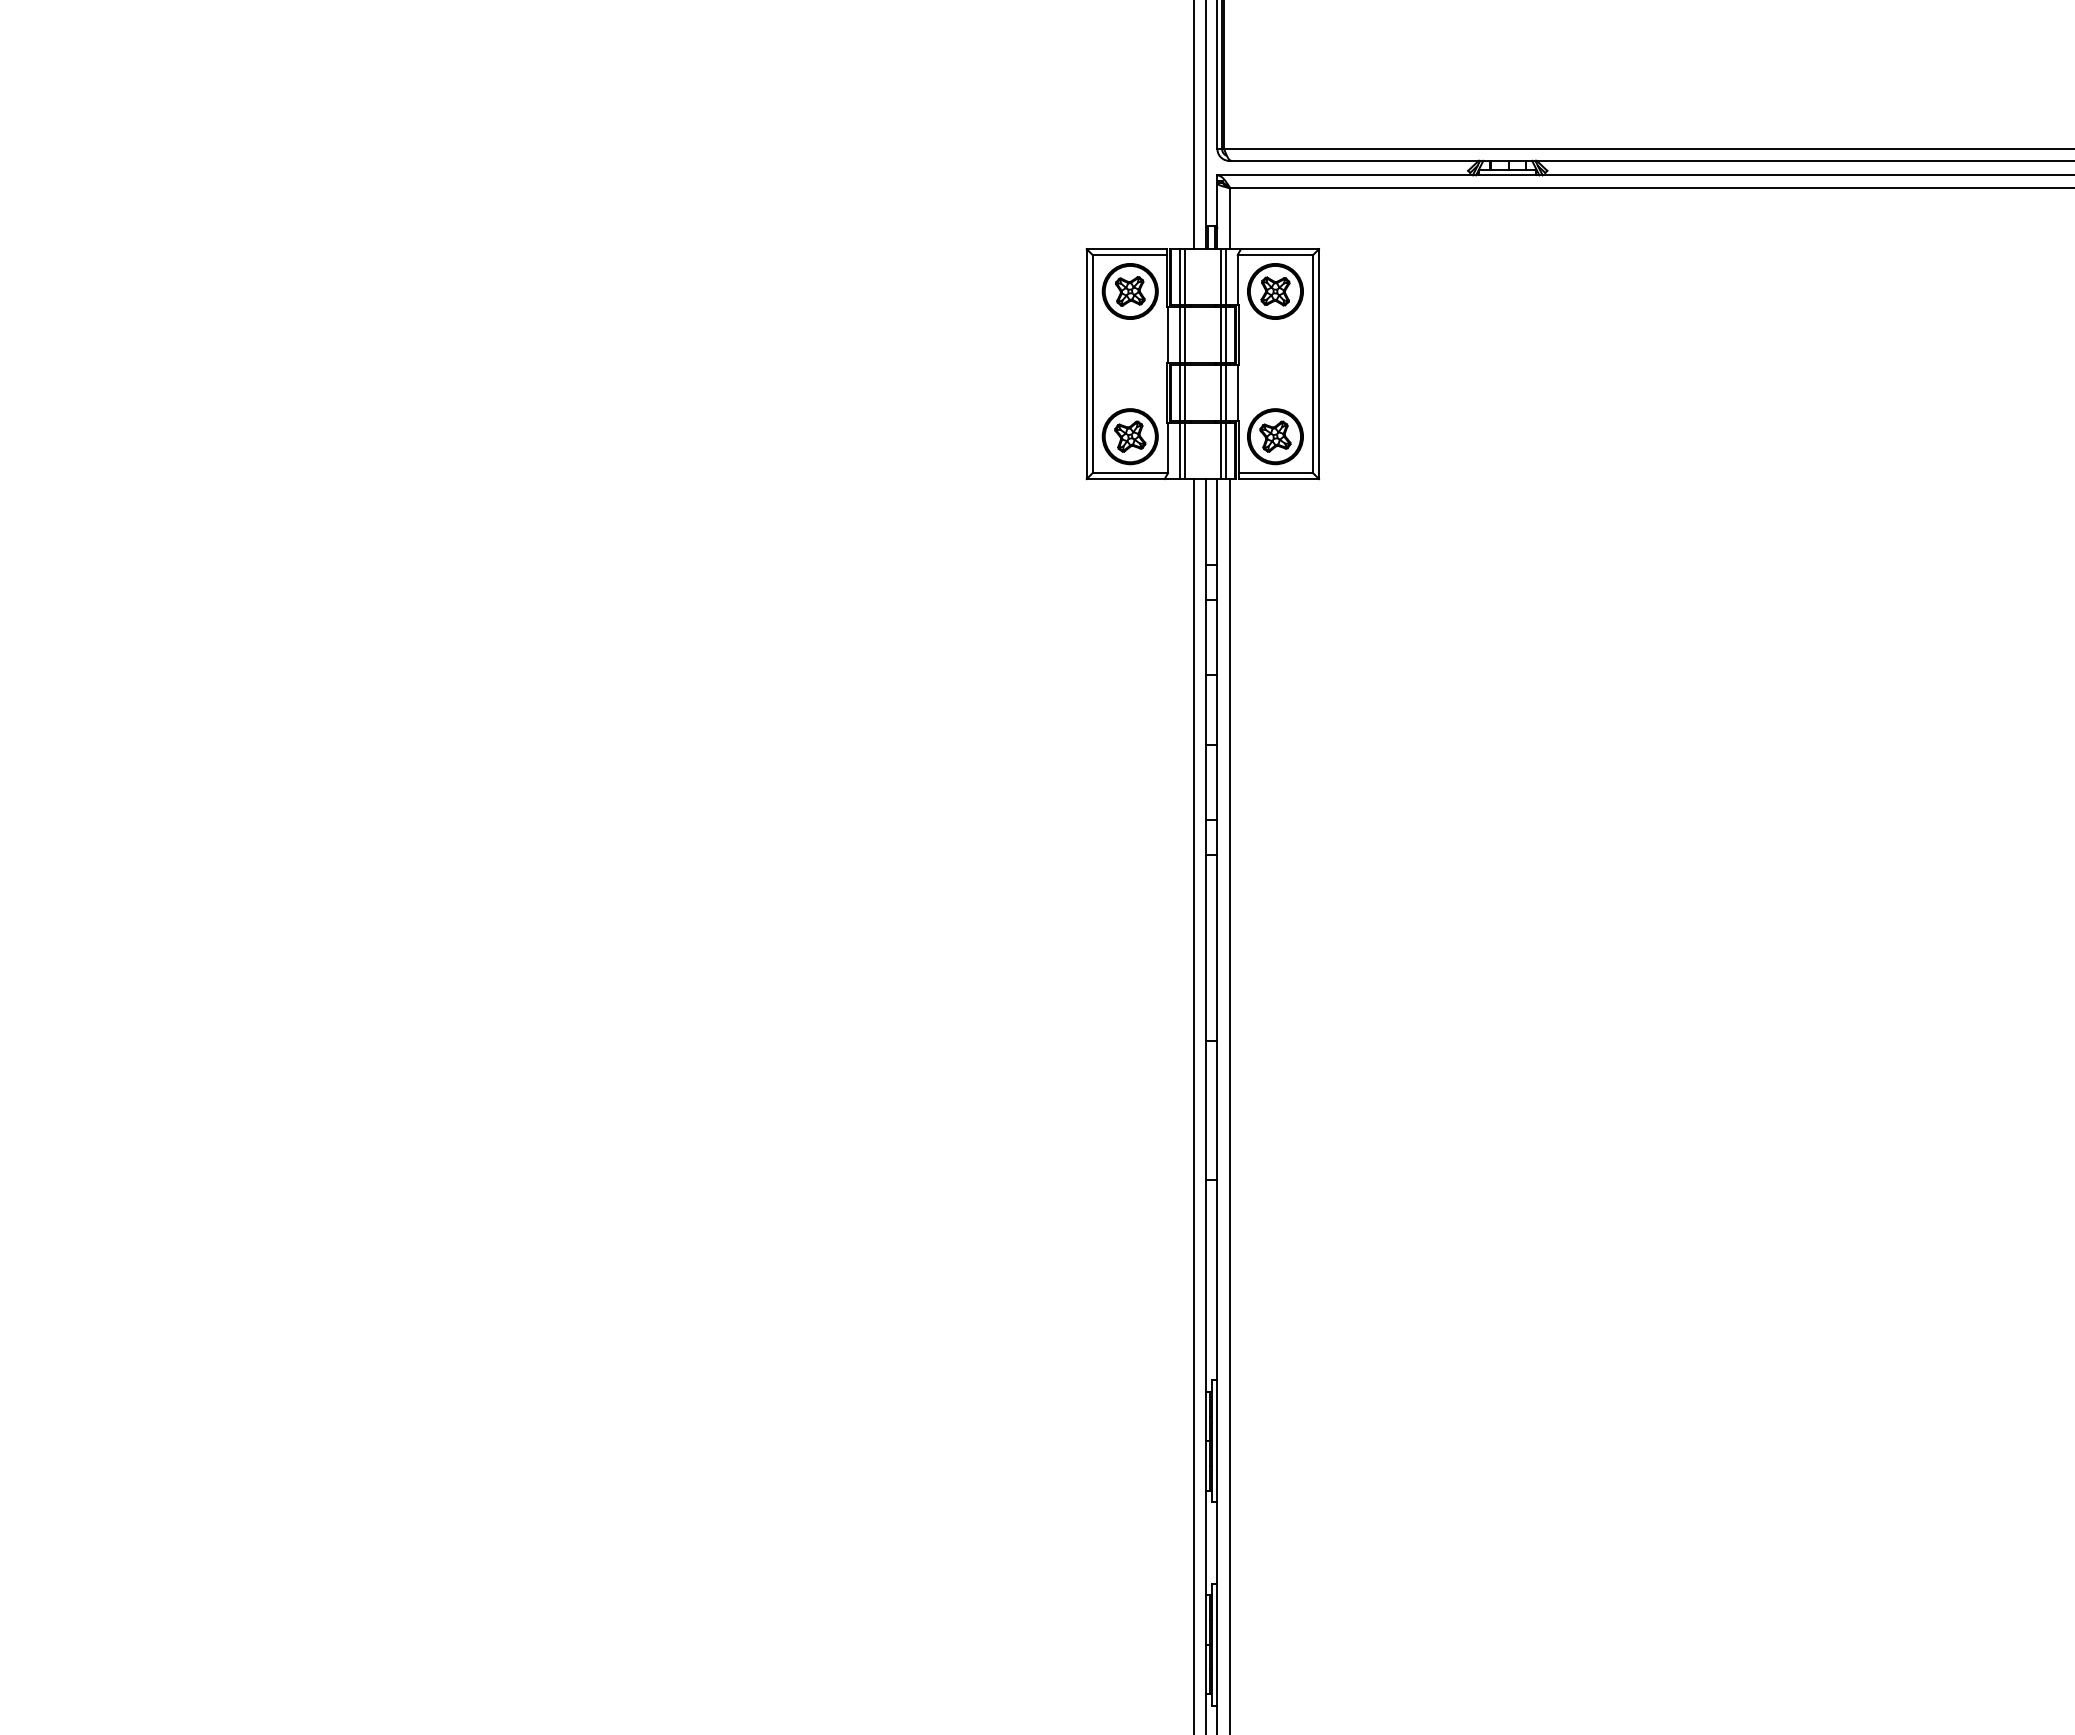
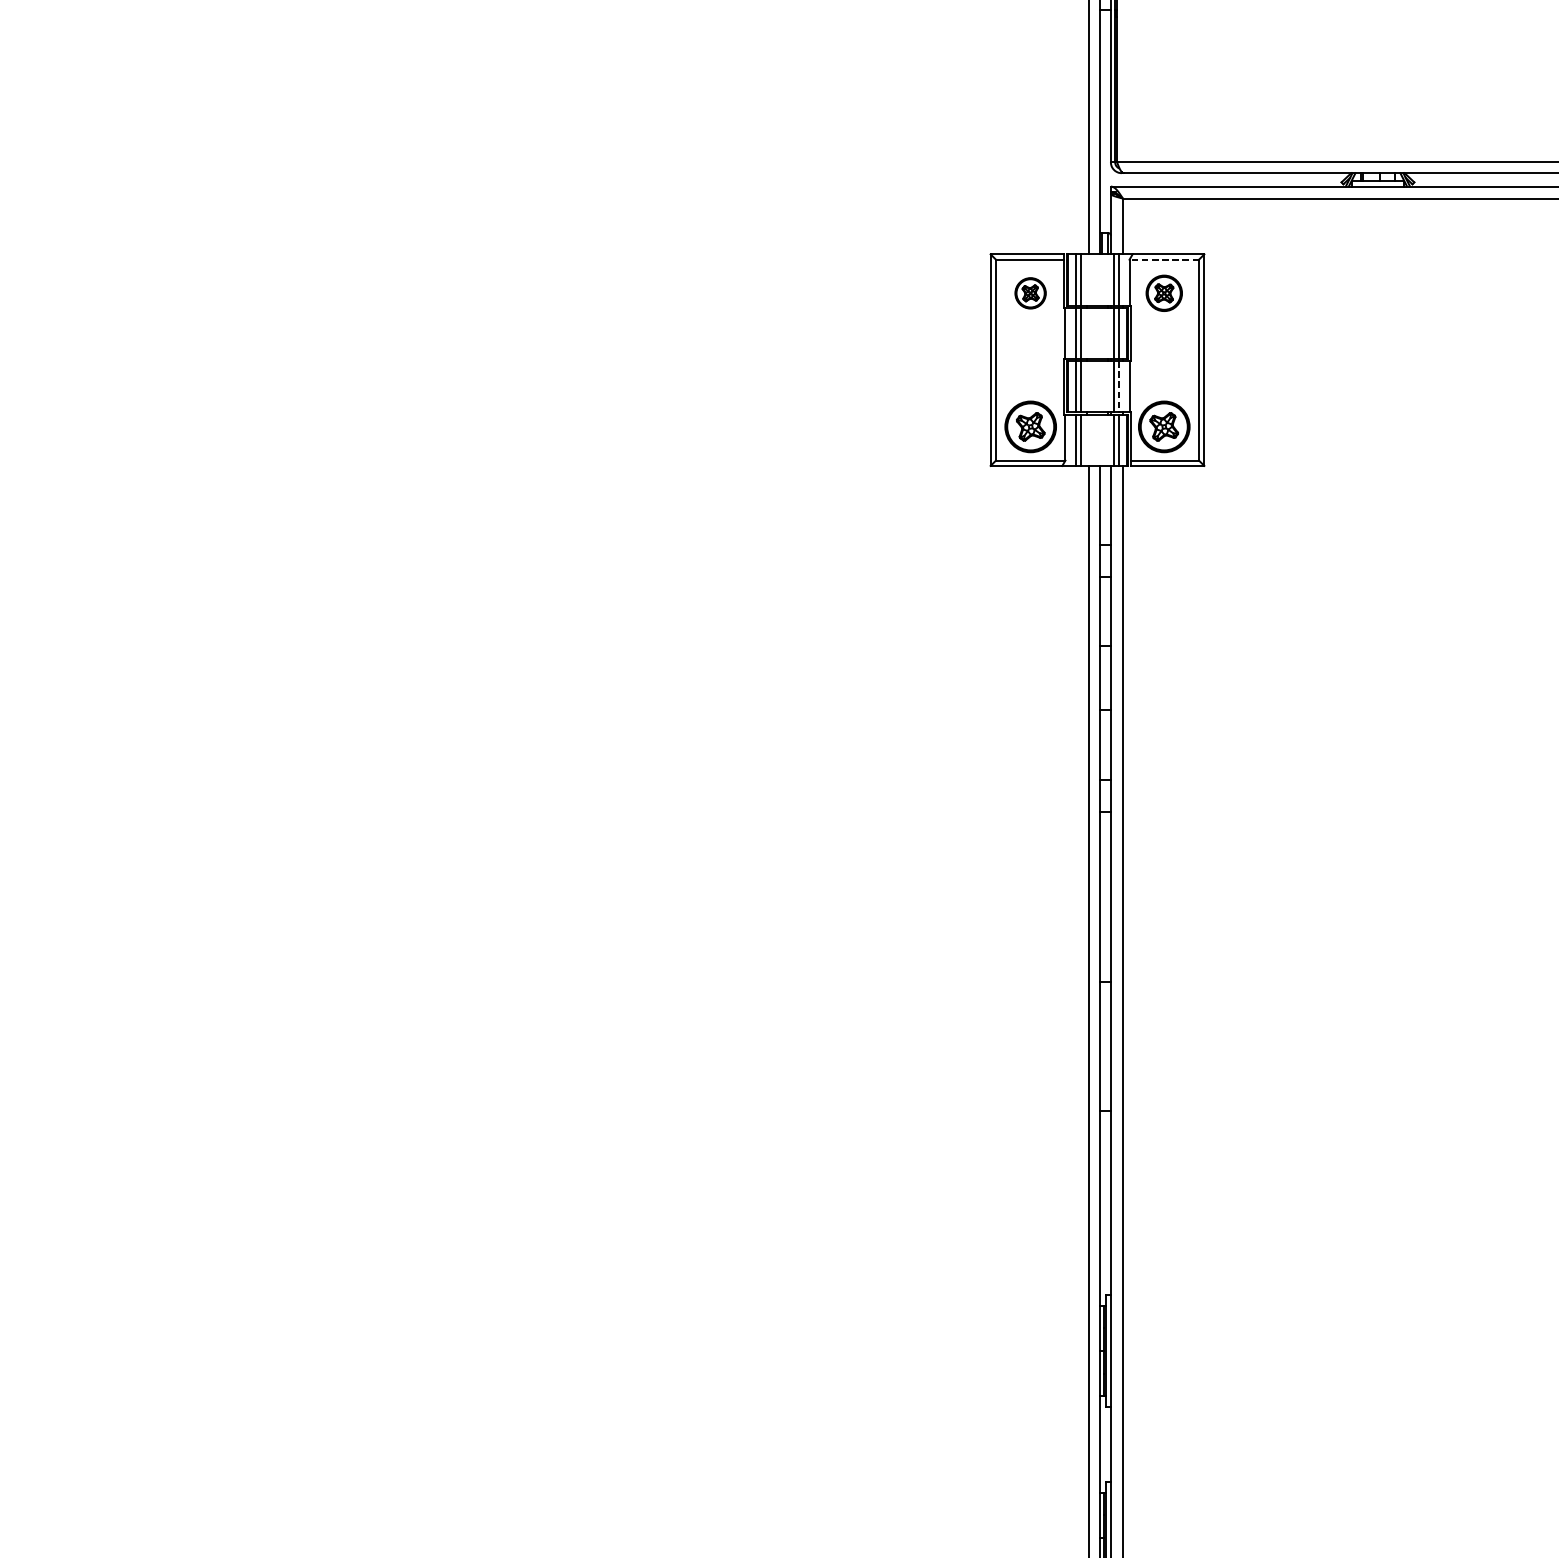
line: (1275, 254) -> (1164, 259), solid -> dashed
part: (1129, 291) -> (1029, 293), size x0.6
part: (1275, 291) -> (1164, 293), size x0.7
line: (1225, 393) -> (1118, 387), solid -> dashed

